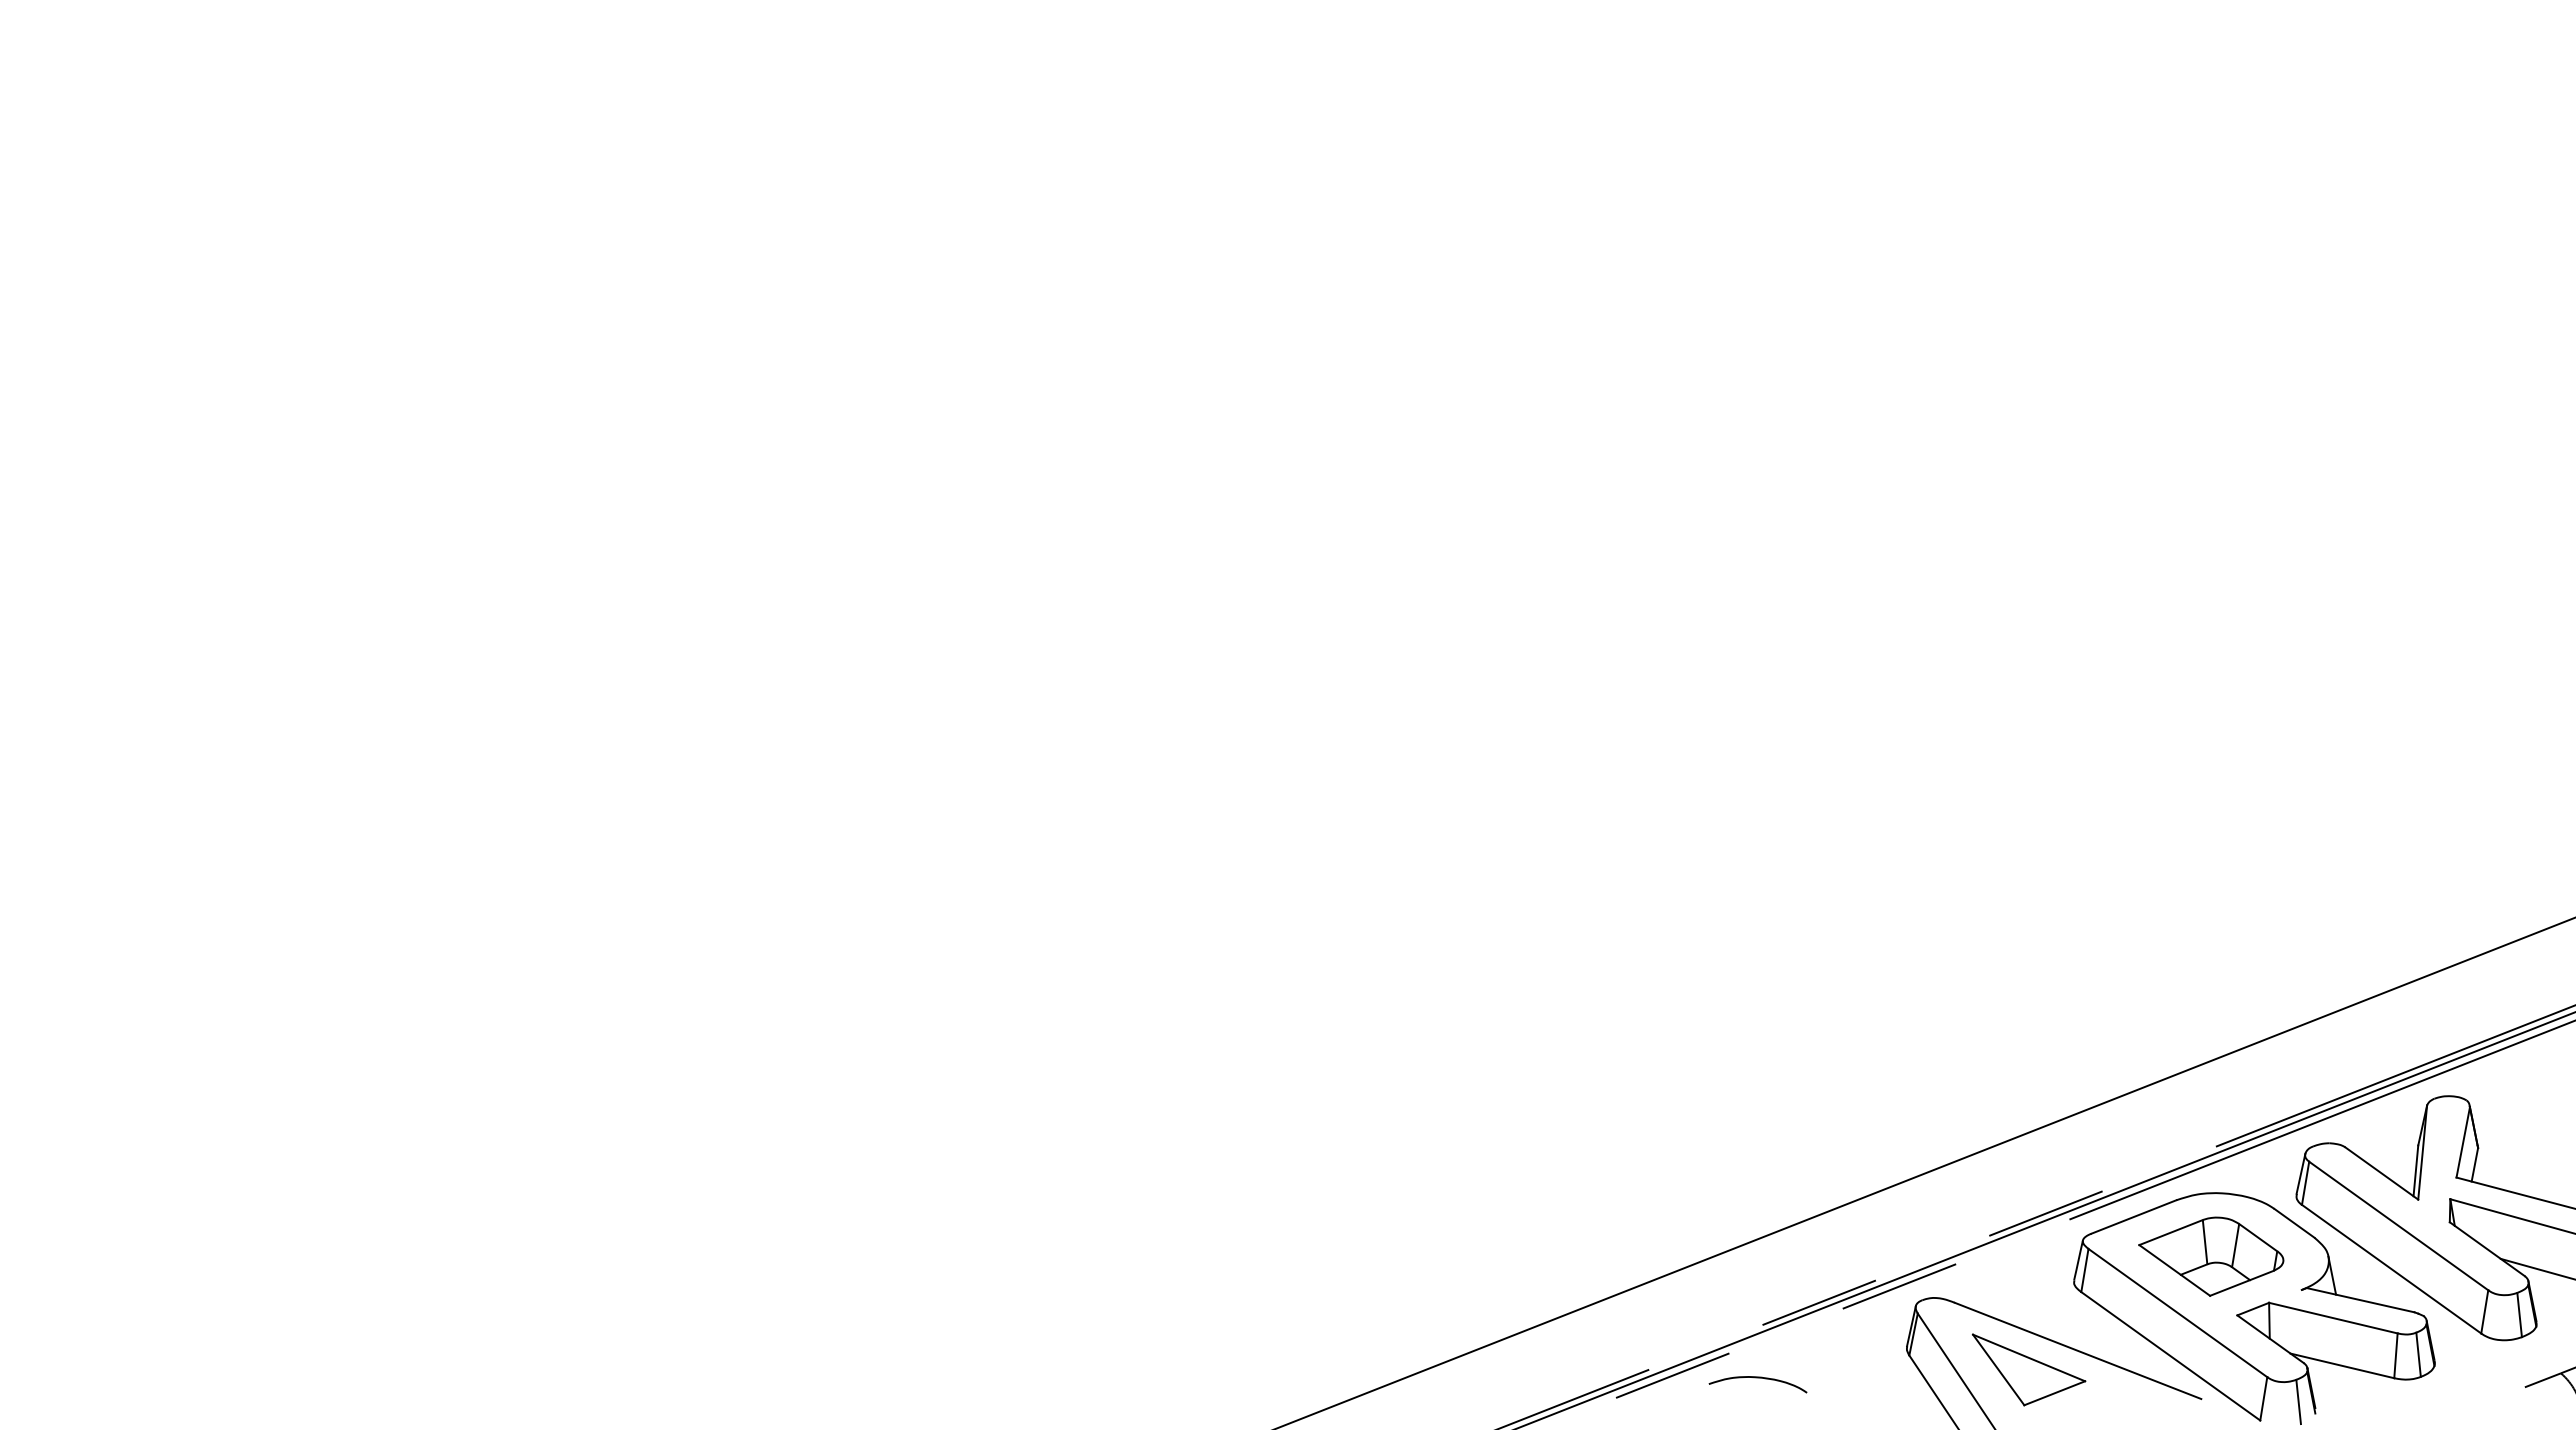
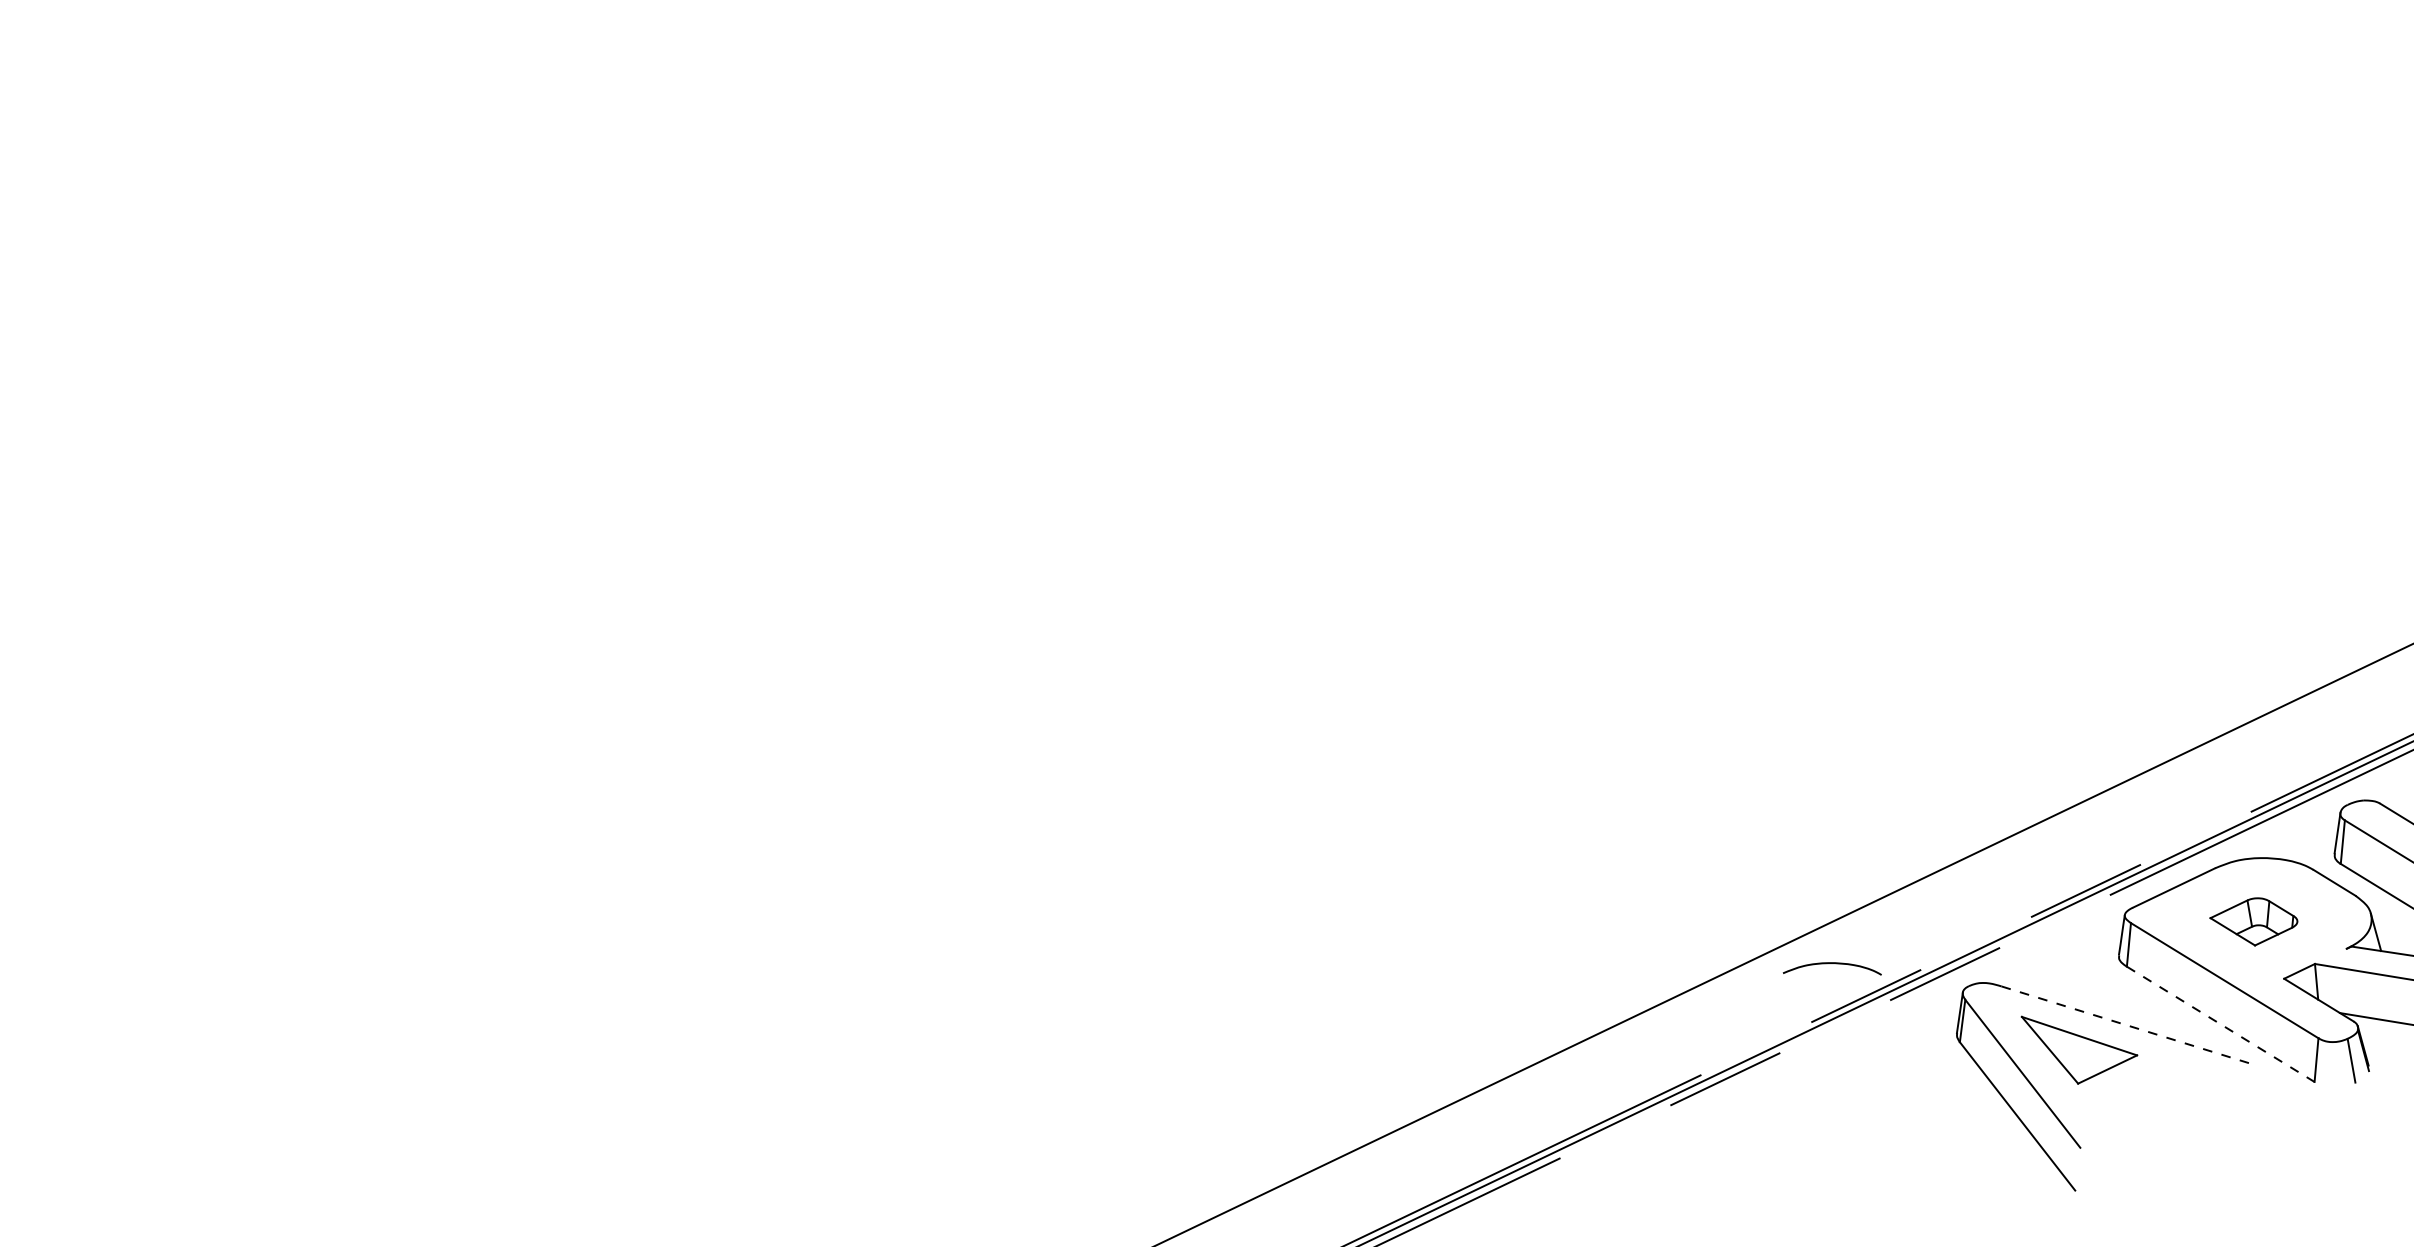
part: (2211, 1256) -> (2254, 921), size x0.6
line: (2078, 1351) -> (2128, 1026), solid -> dashed
line: (2171, 1356) -> (2221, 1024), solid -> dashed
curve: (1757, 1378) -> (1831, 964), moved

